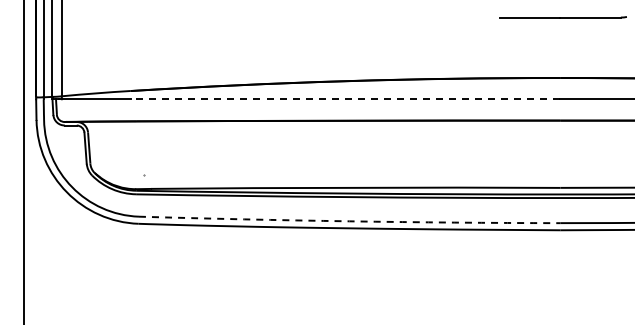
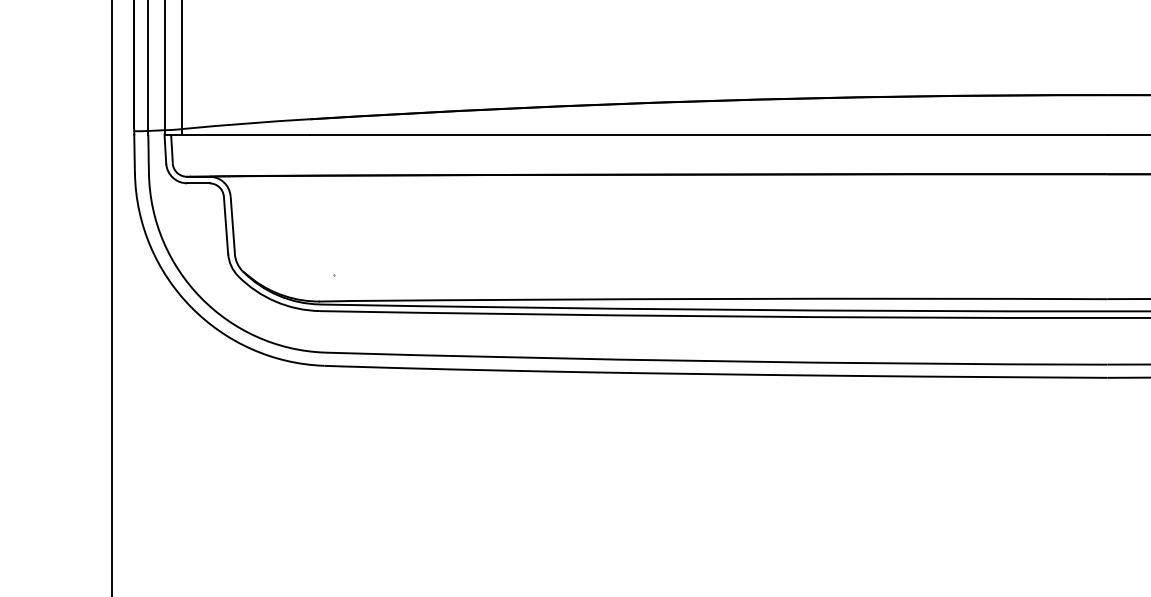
line: (345, 99) -> (708, 135), dashed -> solid
arc: (349, 221) -> (716, 361), dashed -> solid

